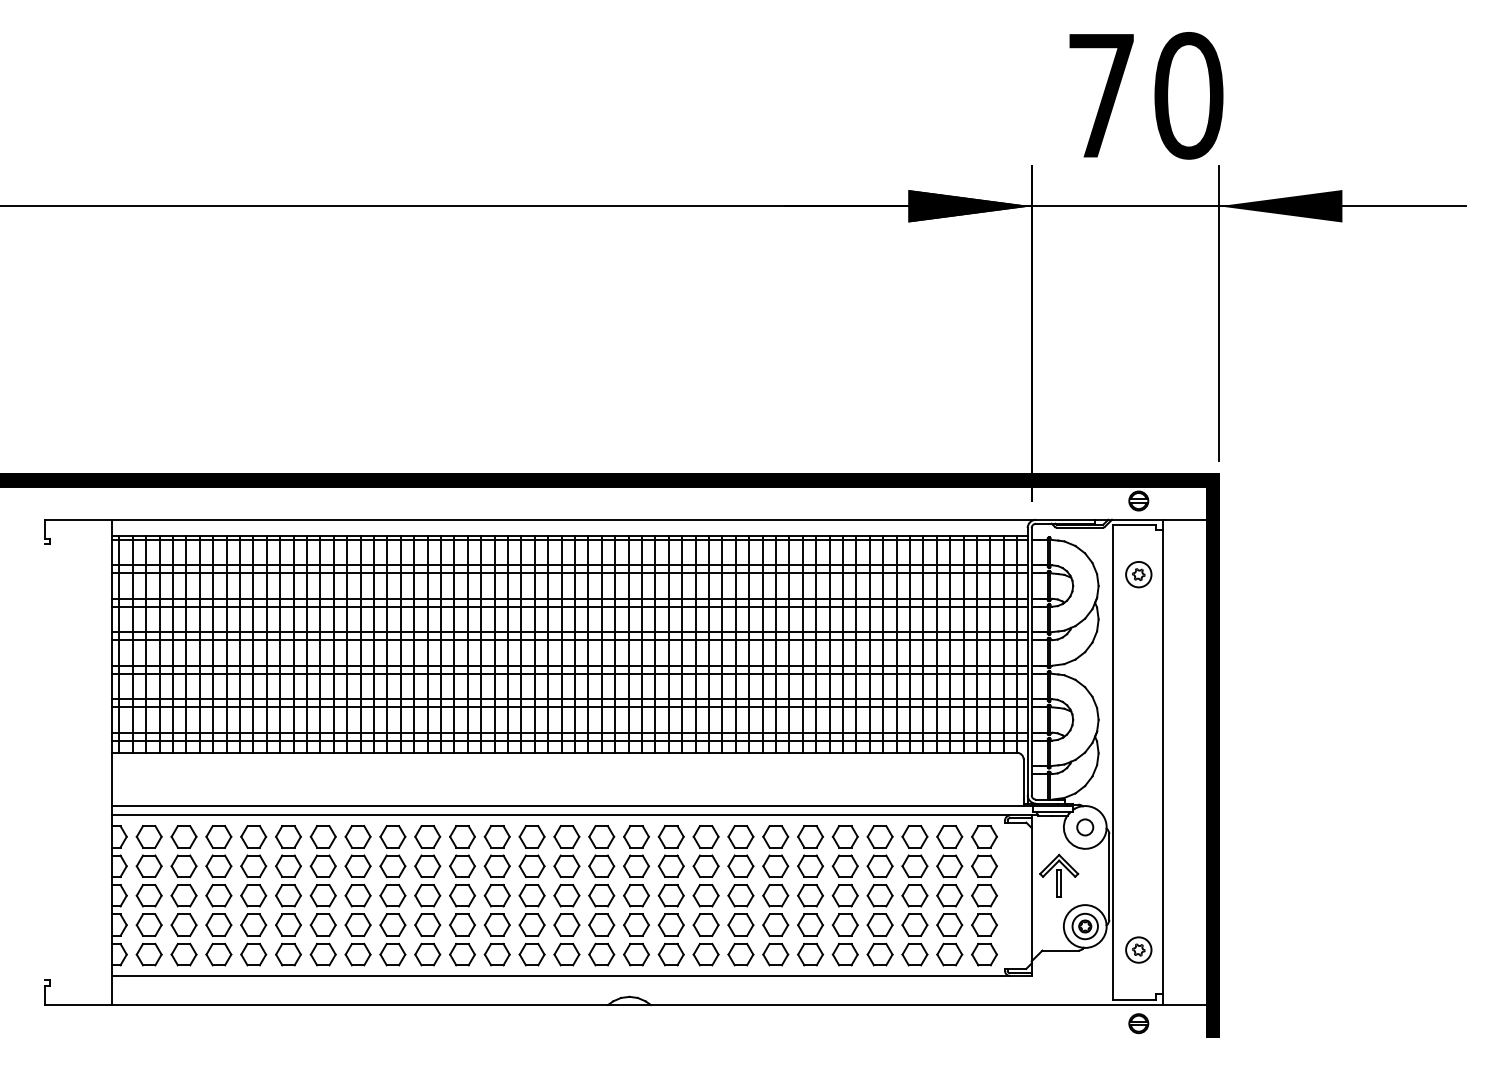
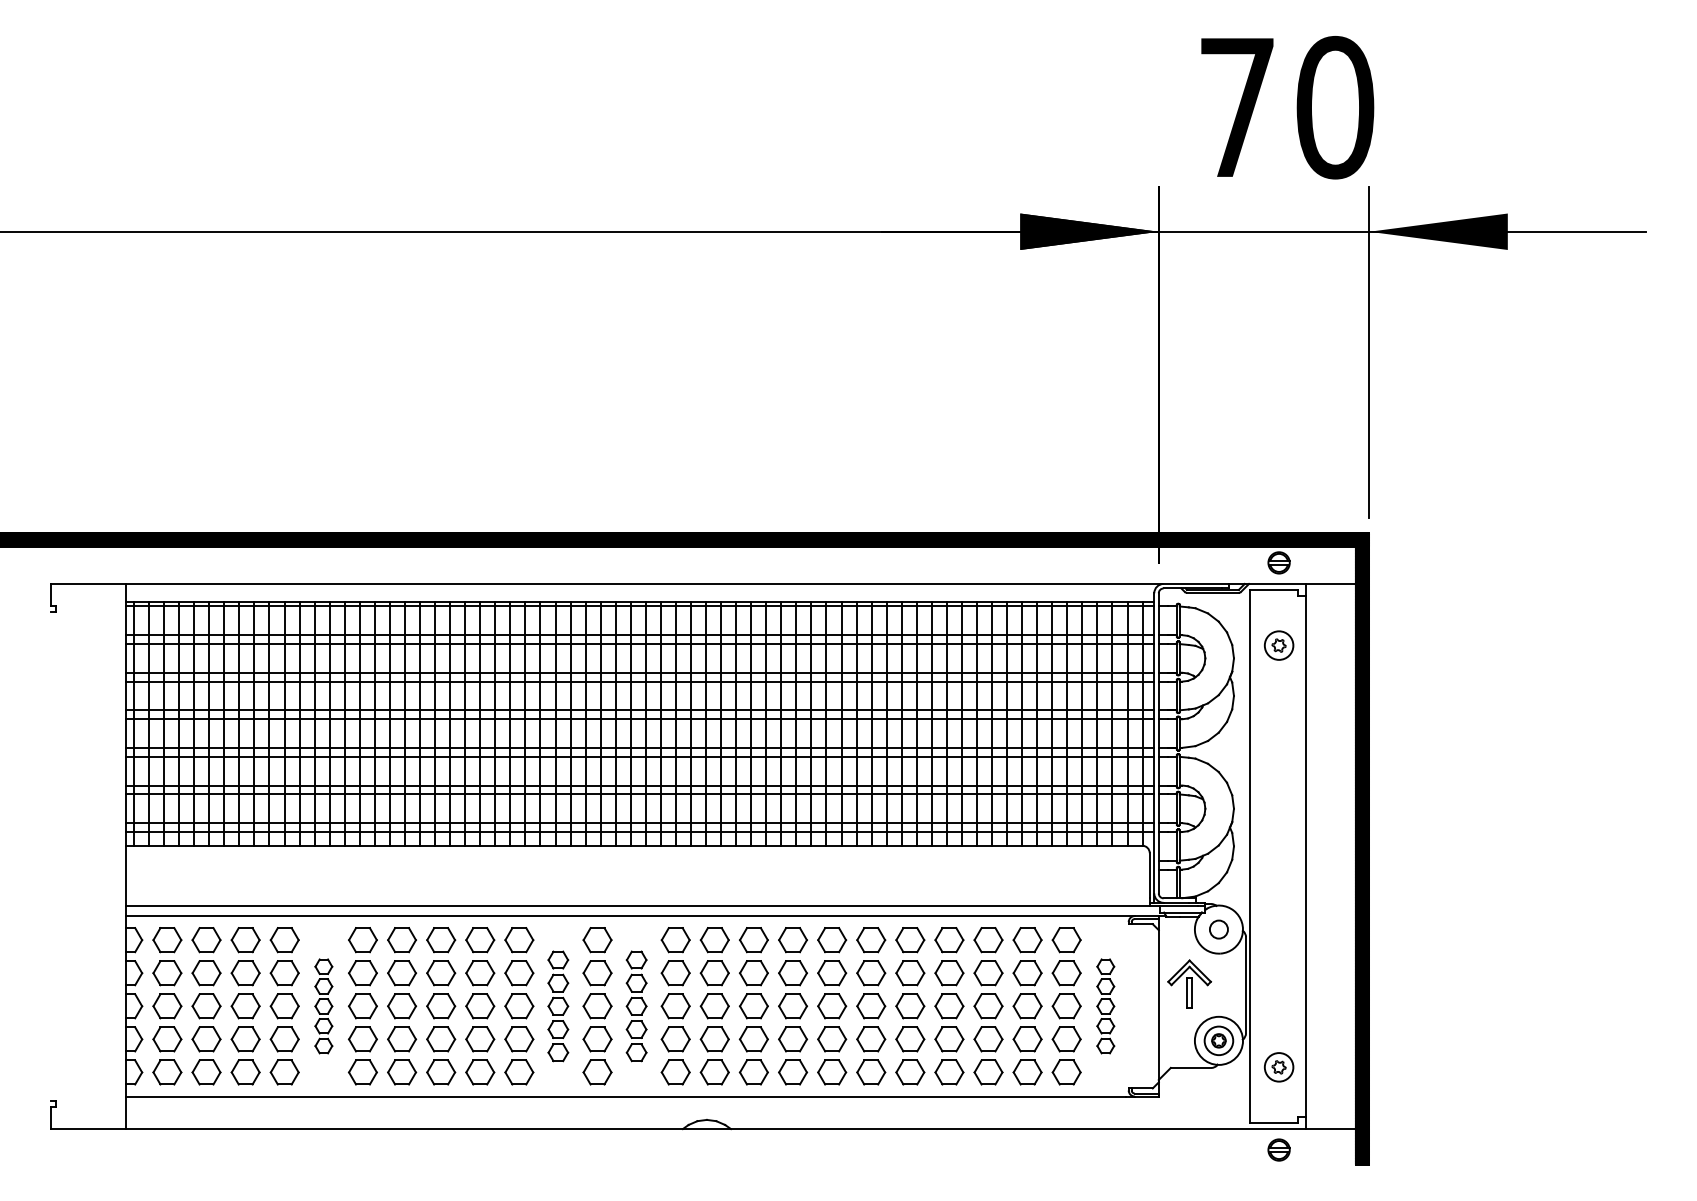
part: (288, 895) -> (323, 1006), size x0.6
part: (496, 895) -> (557, 1006), size x0.7
part: (566, 895) -> (636, 1006), size x0.7
part: (984, 895) -> (1105, 1006), size x0.6

